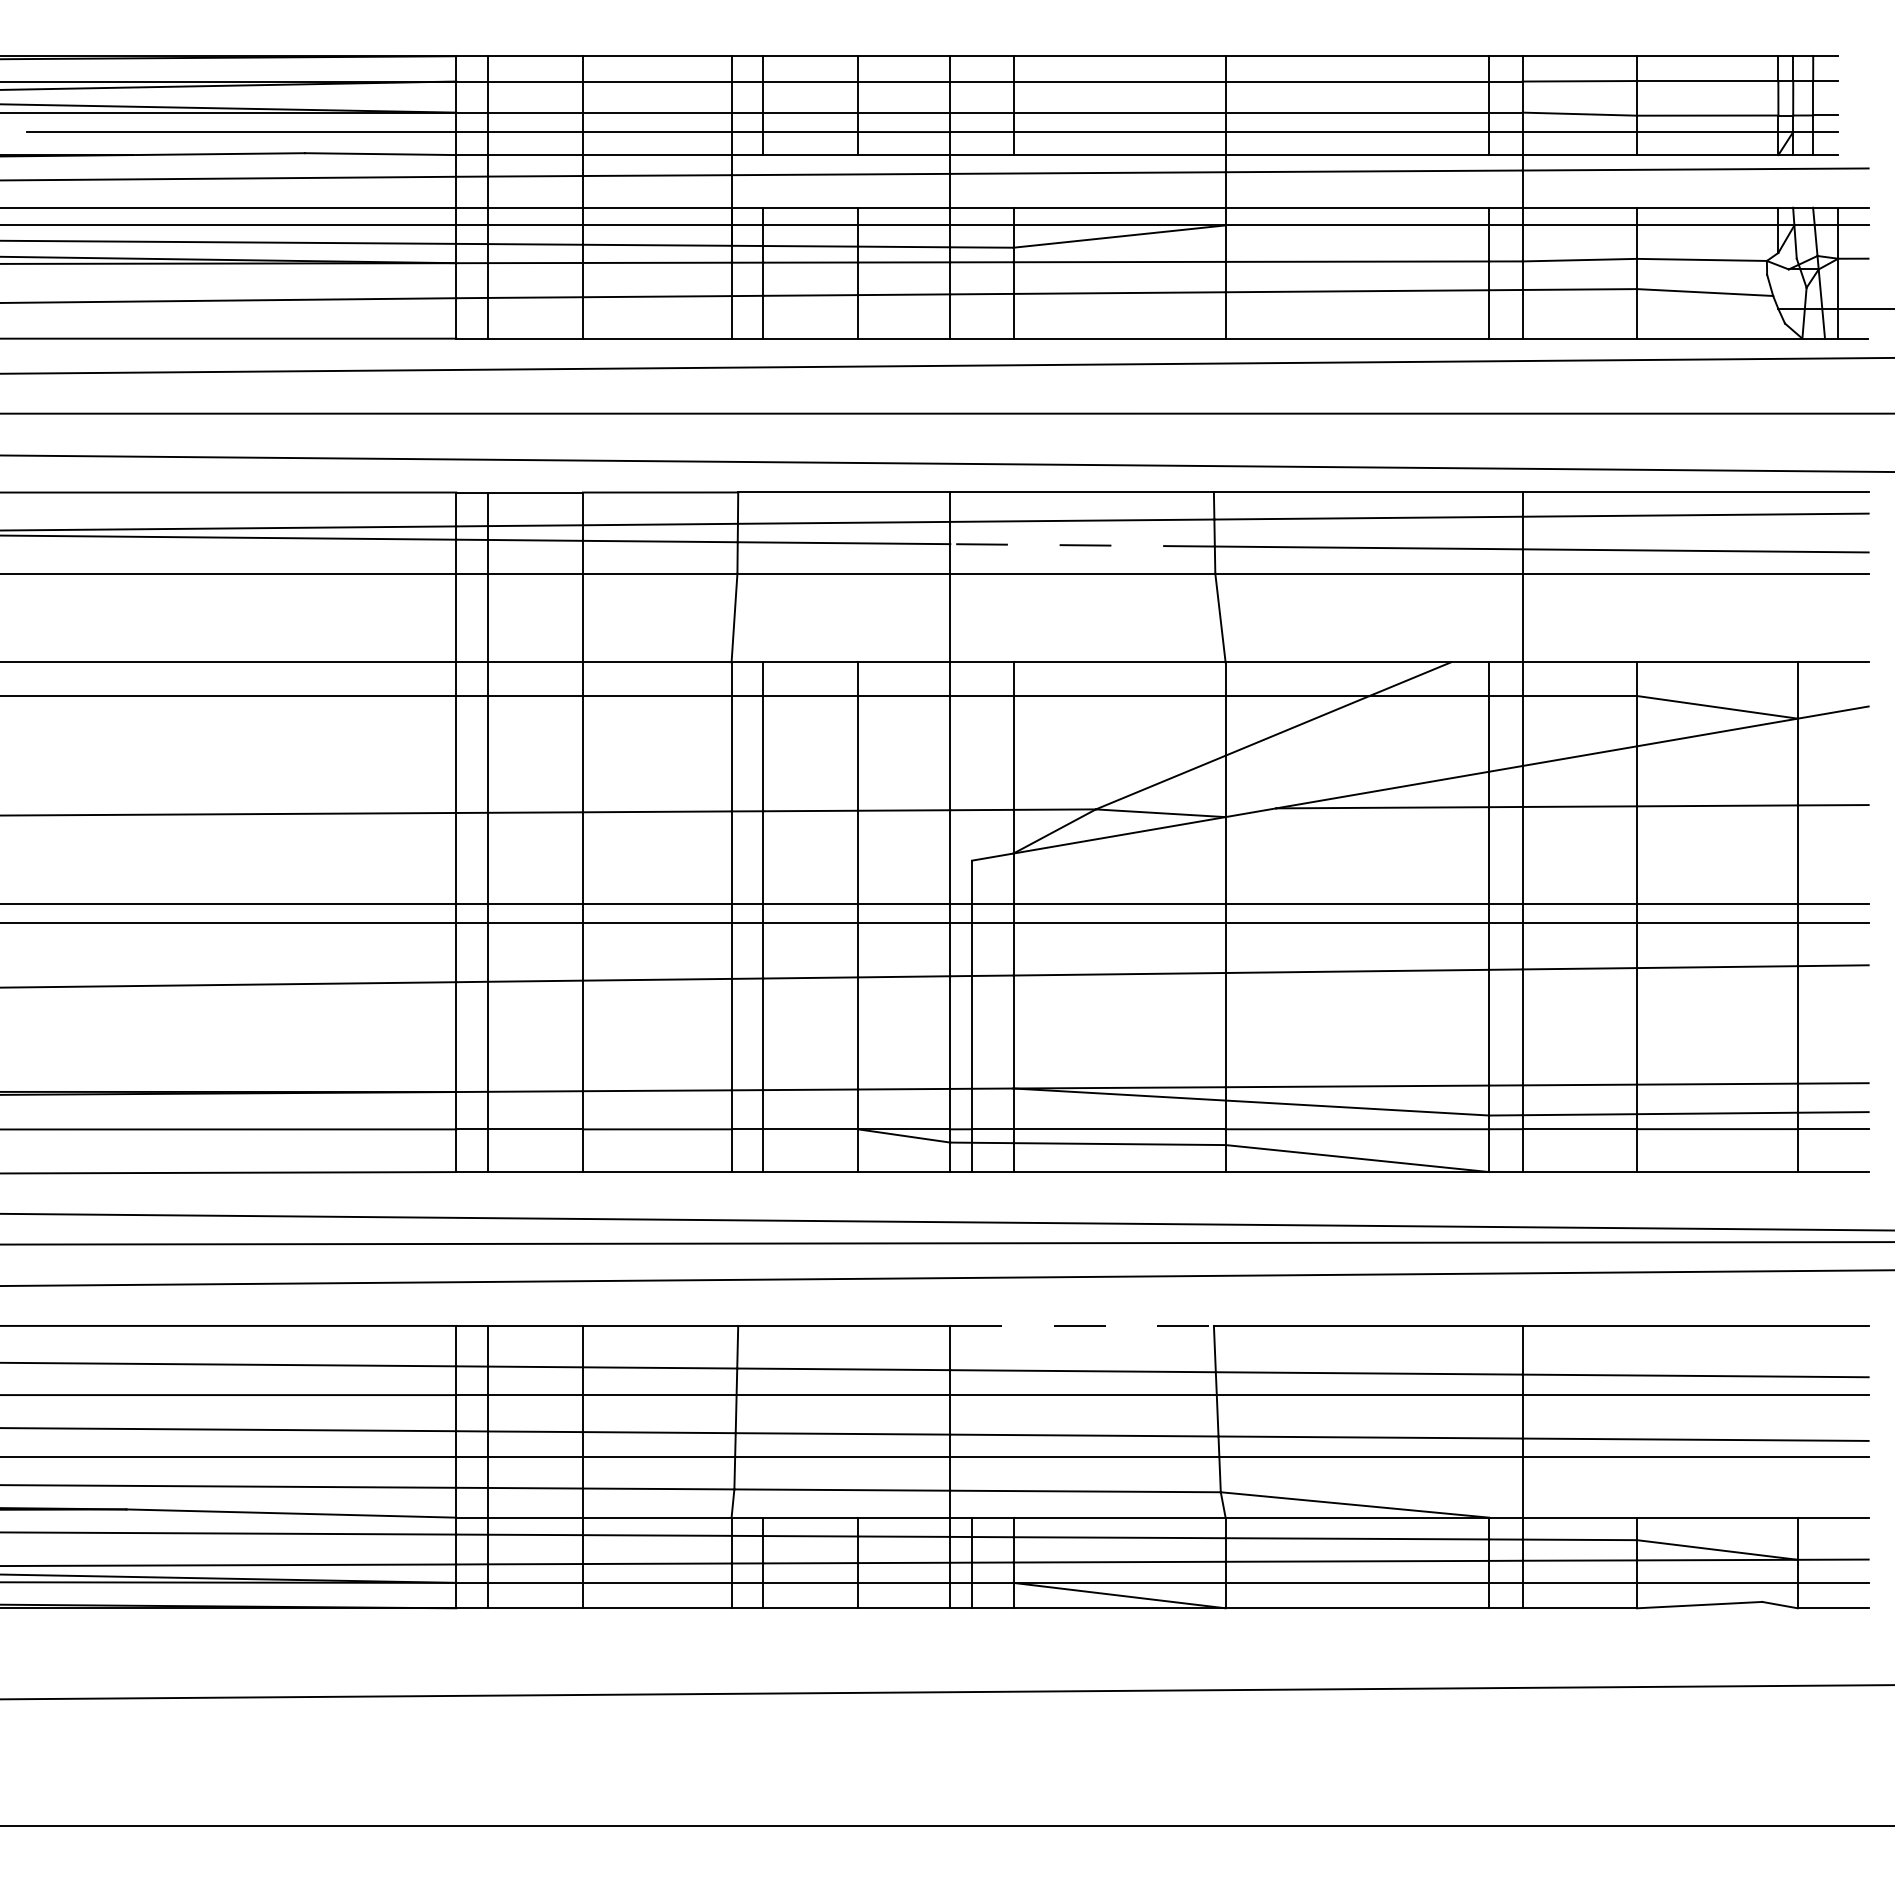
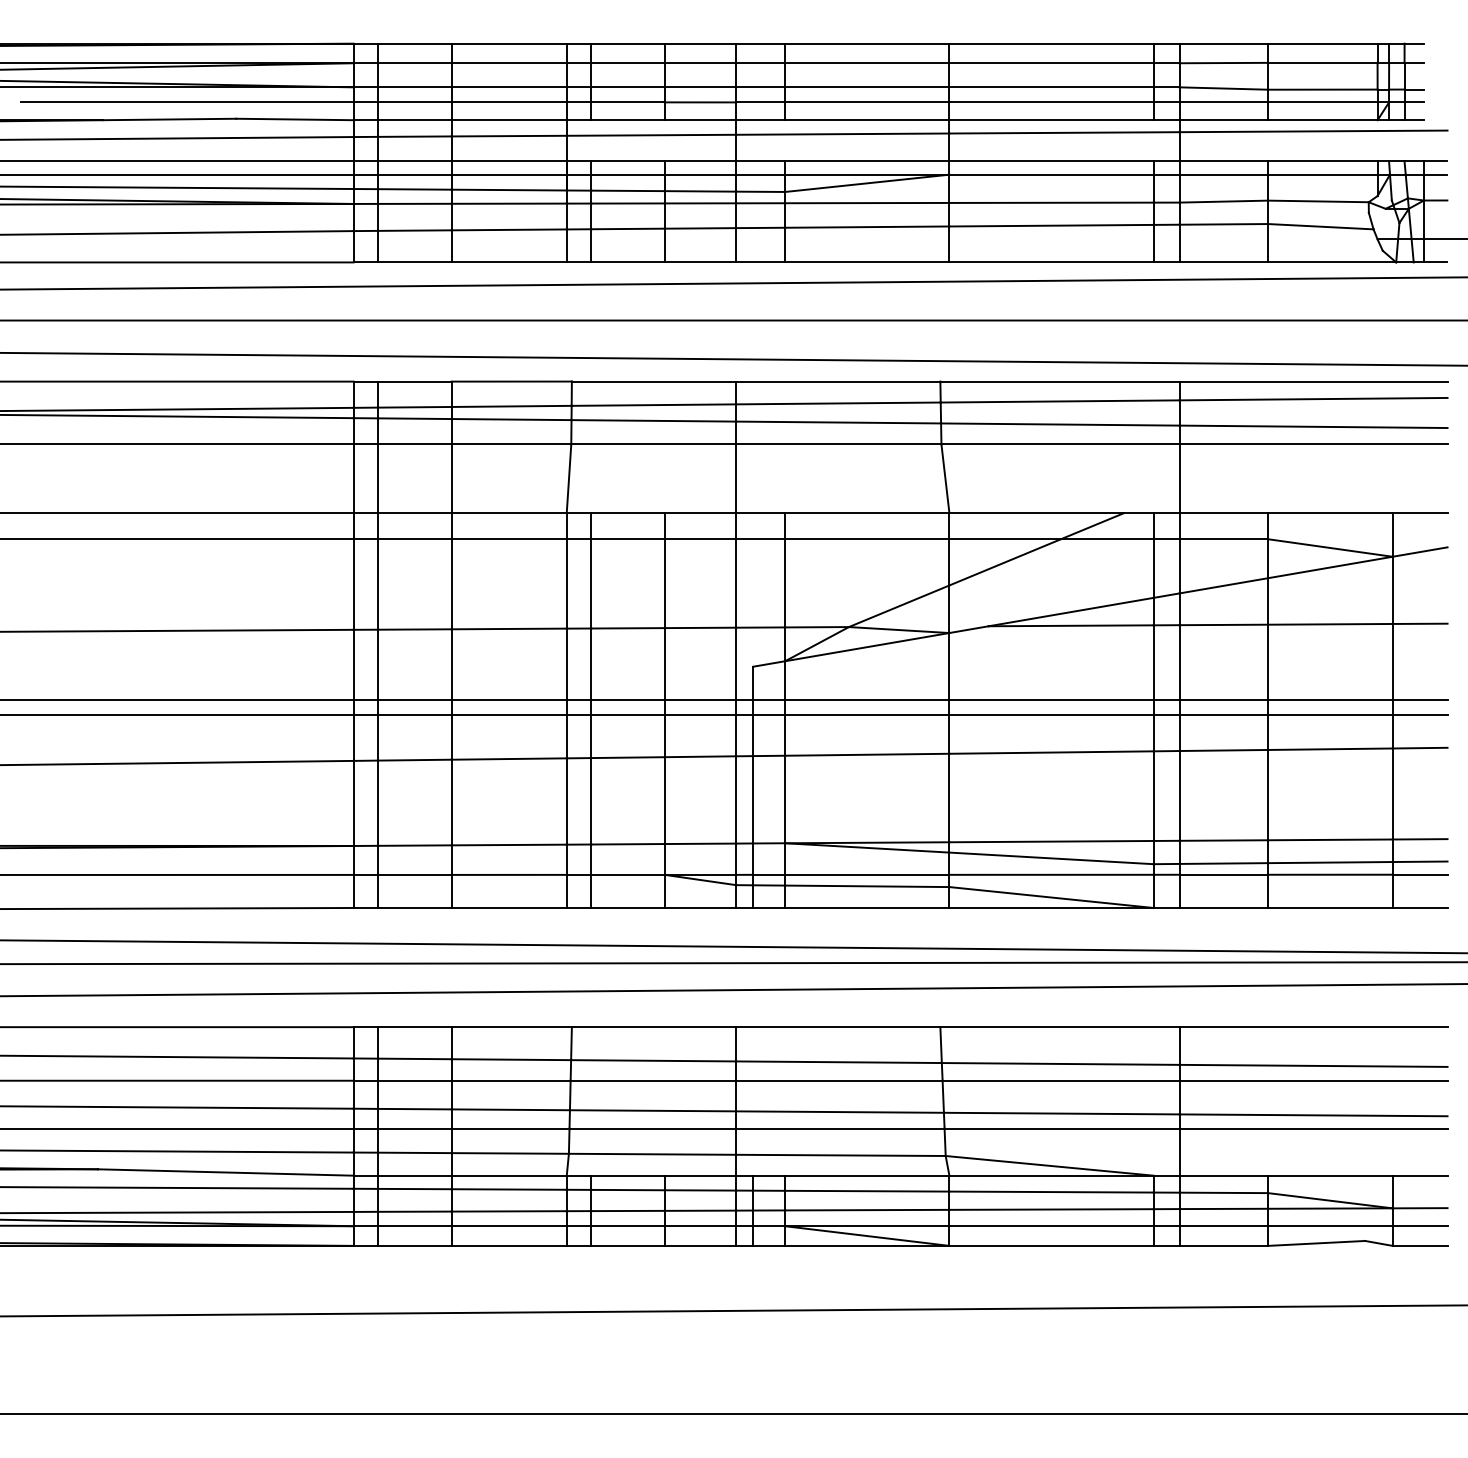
line: (1082, 545) -> (838, 422), dashed -> solid
line: (1082, 1325) -> (838, 1026), dashed -> solid

